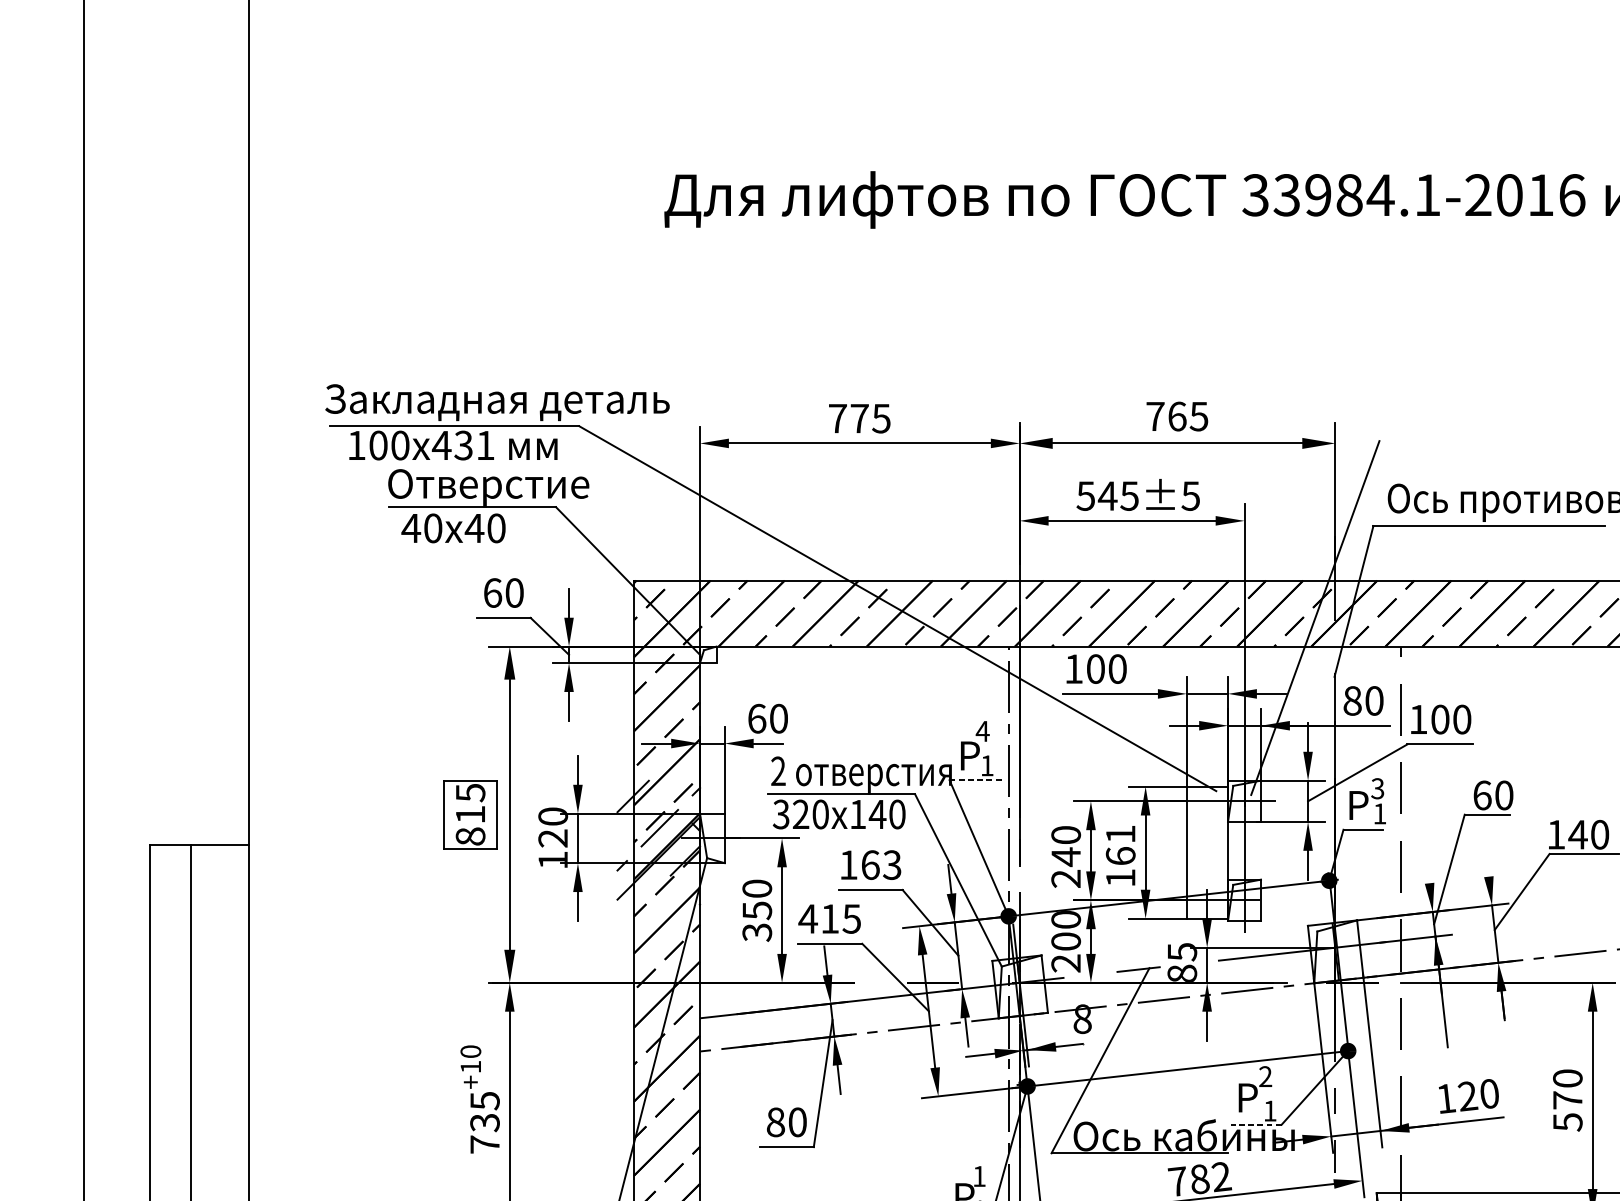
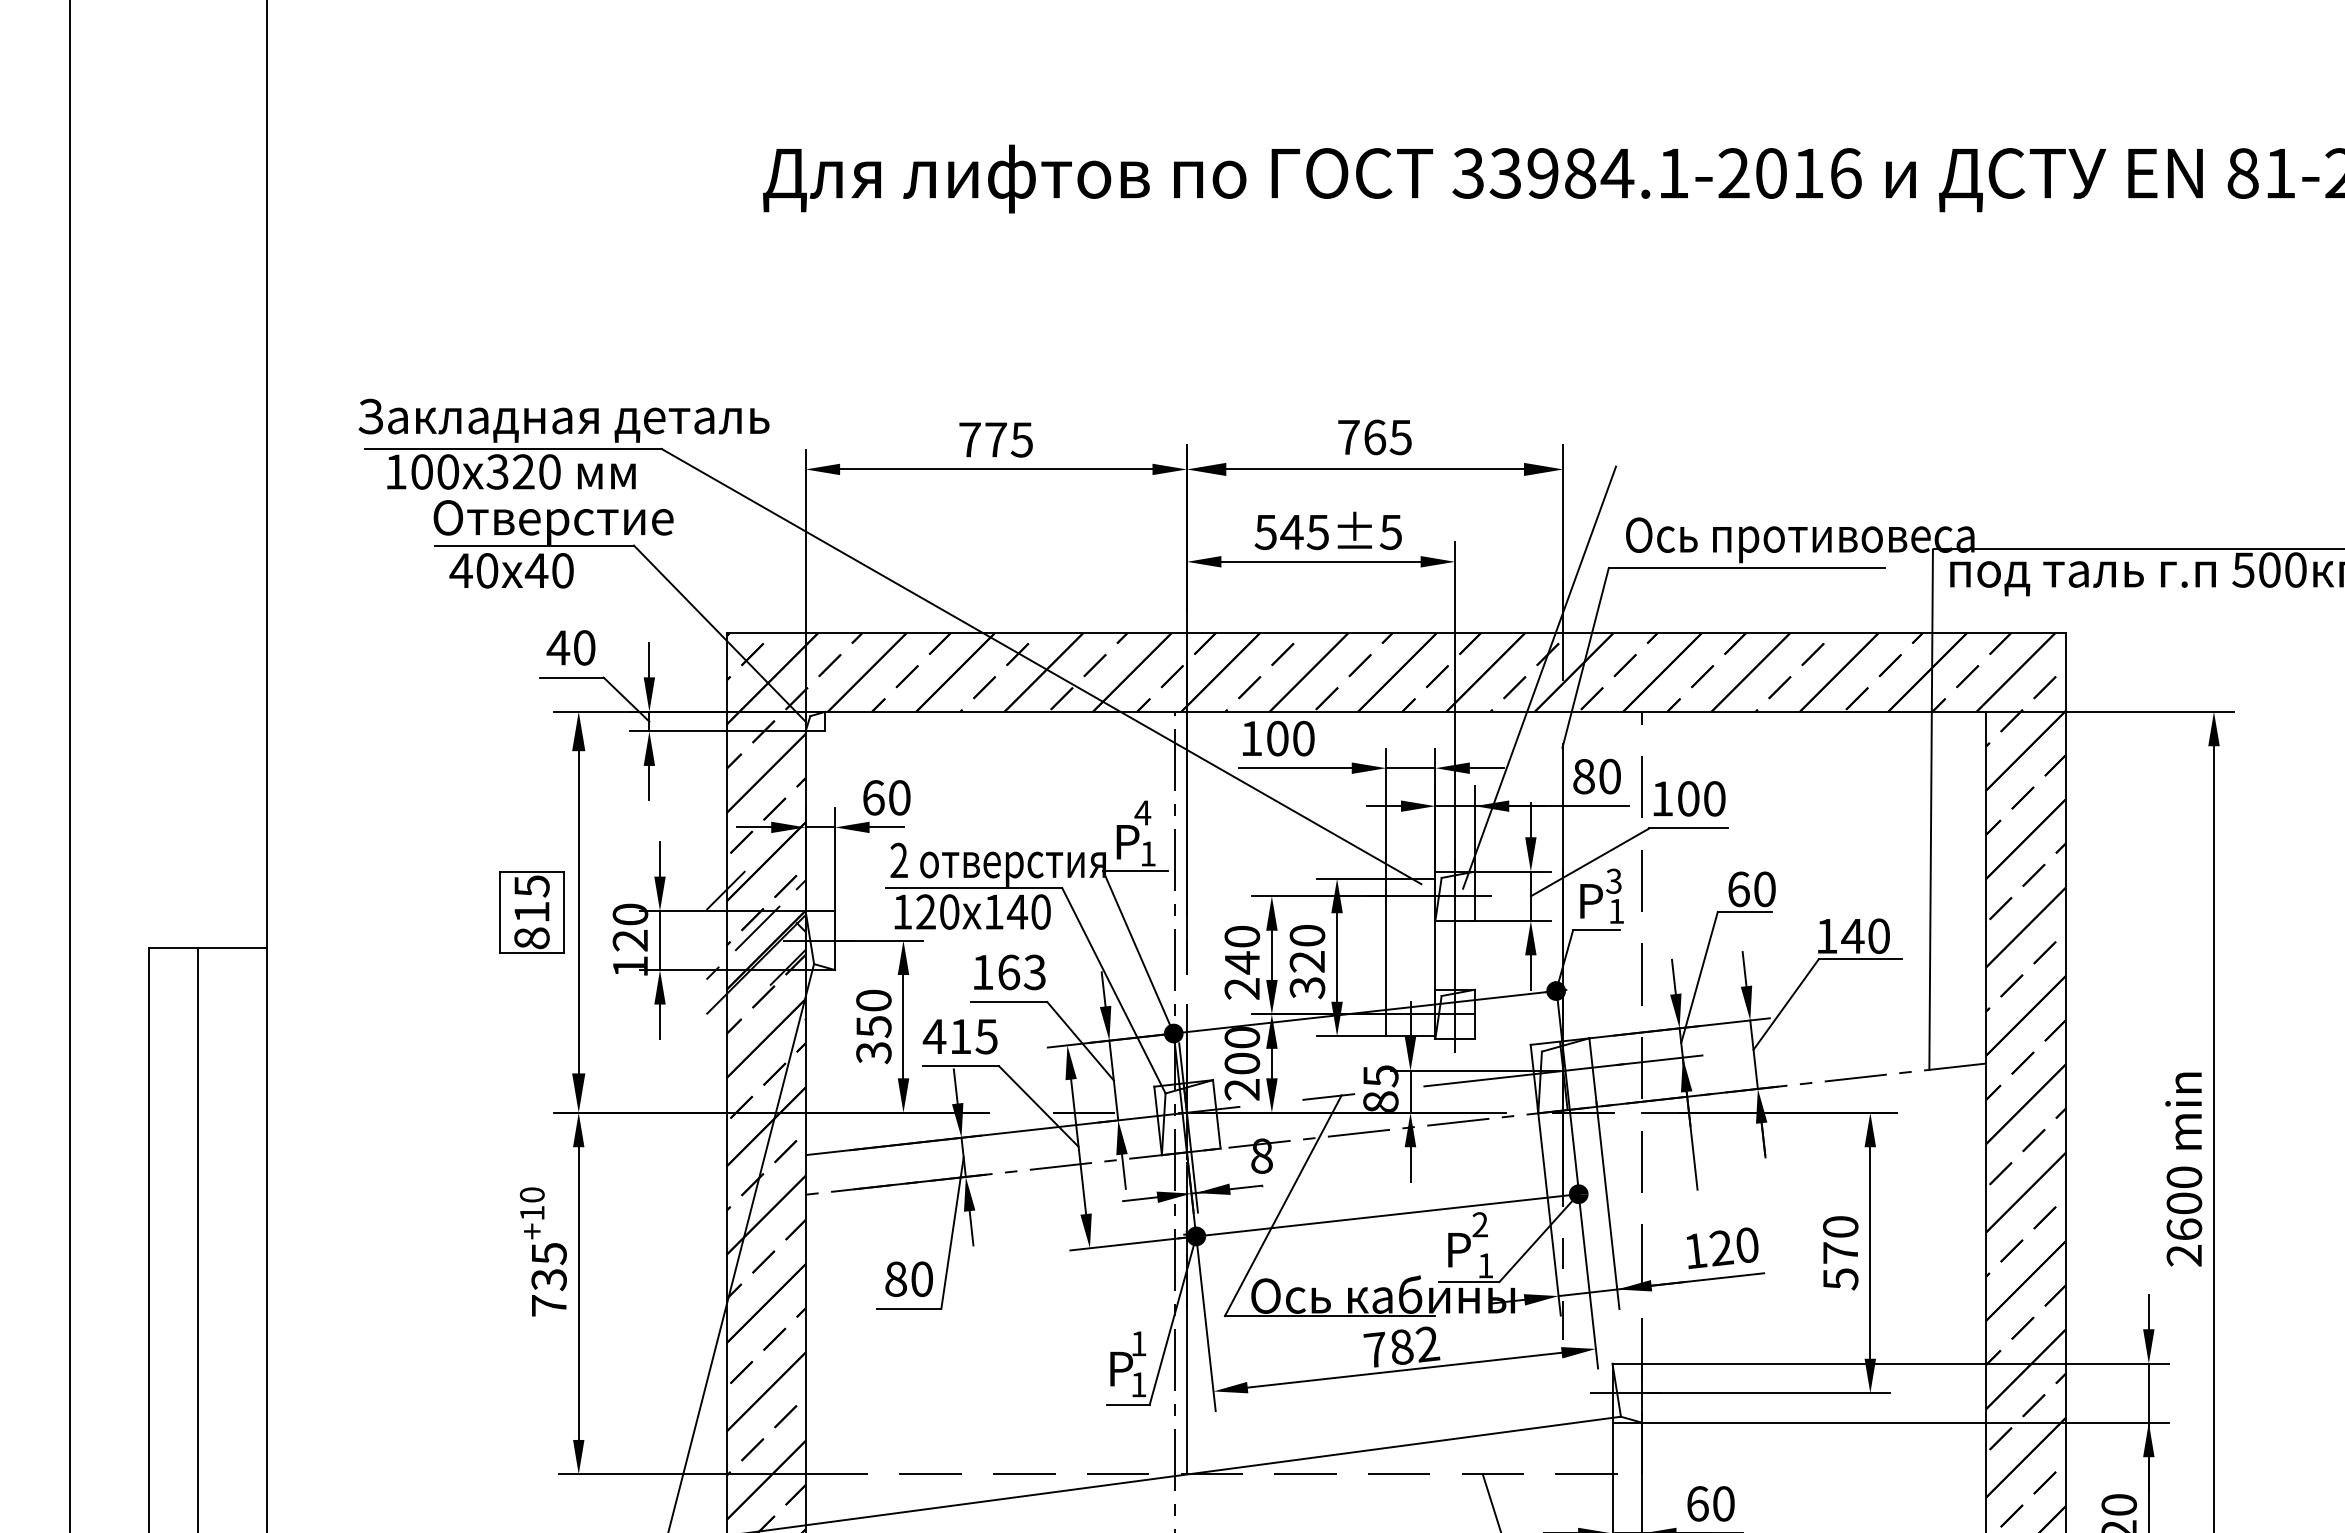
text: (462, 445) -> (522, 471), 431 -> 320
text: (492, 592) -> (558, 647), 60 -> 40
line: (976, 780) -> (1135, 871), dashed -> solid
text: (781, 814) -> (902, 911), 320 -> 120
text: (1120, 856) -> (1307, 962), 161 -> 320
line: (1487, 862) -> (1744, 969), added
line: (1427, 868) -> (1673, 976), added
line: (1255, 1125) -> (1468, 1282), dashed -> solid

